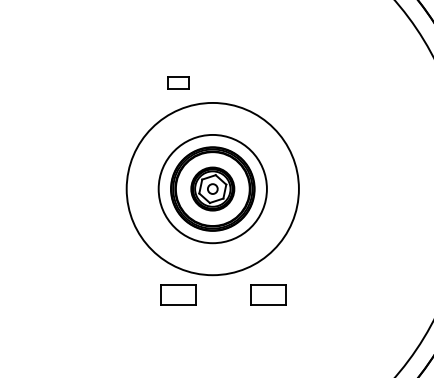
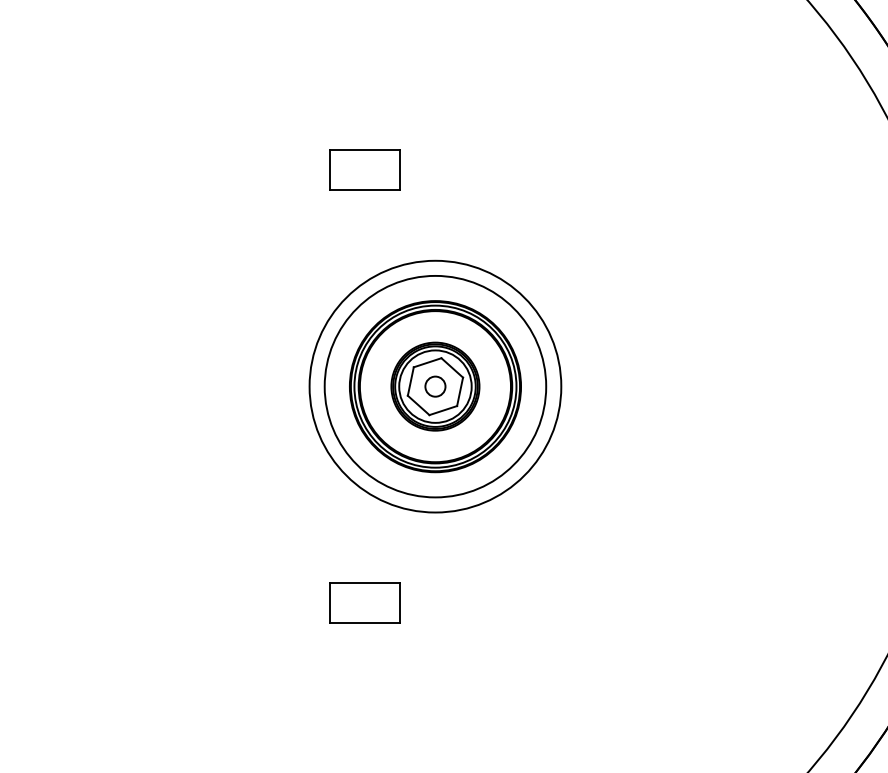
part: (178, 82) -> (365, 168), size x1.67
circle: (212, 188) -> (434, 385), size x0.71
part: (268, 294) -> (549, 602), removed

